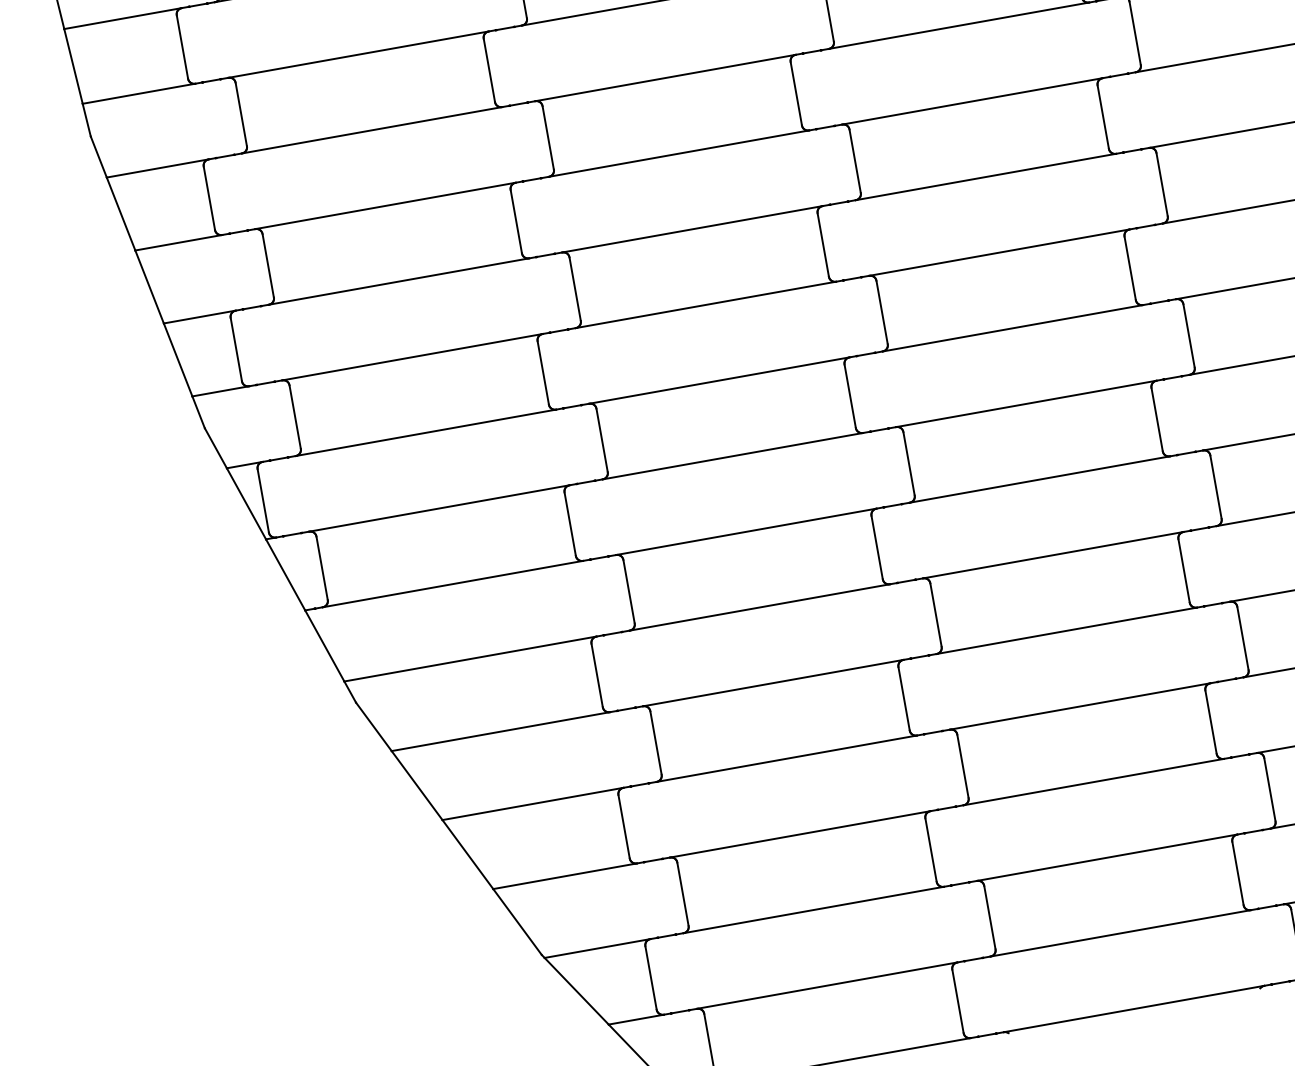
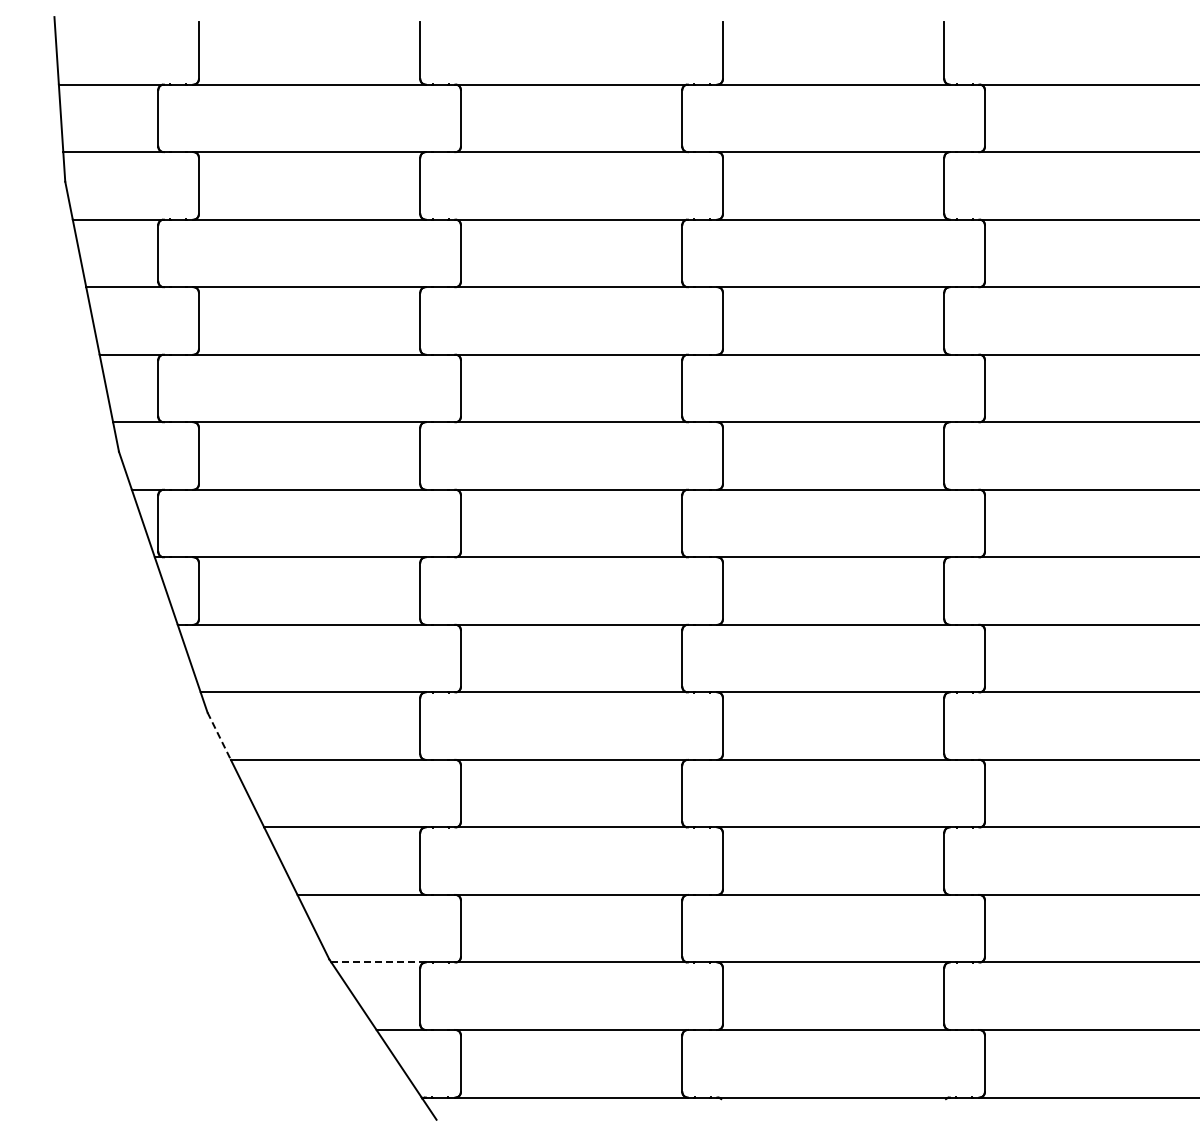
line: (374, 727) -> (219, 736), solid -> dashed
line: (597, 948) -> (378, 962), solid -> dashed

